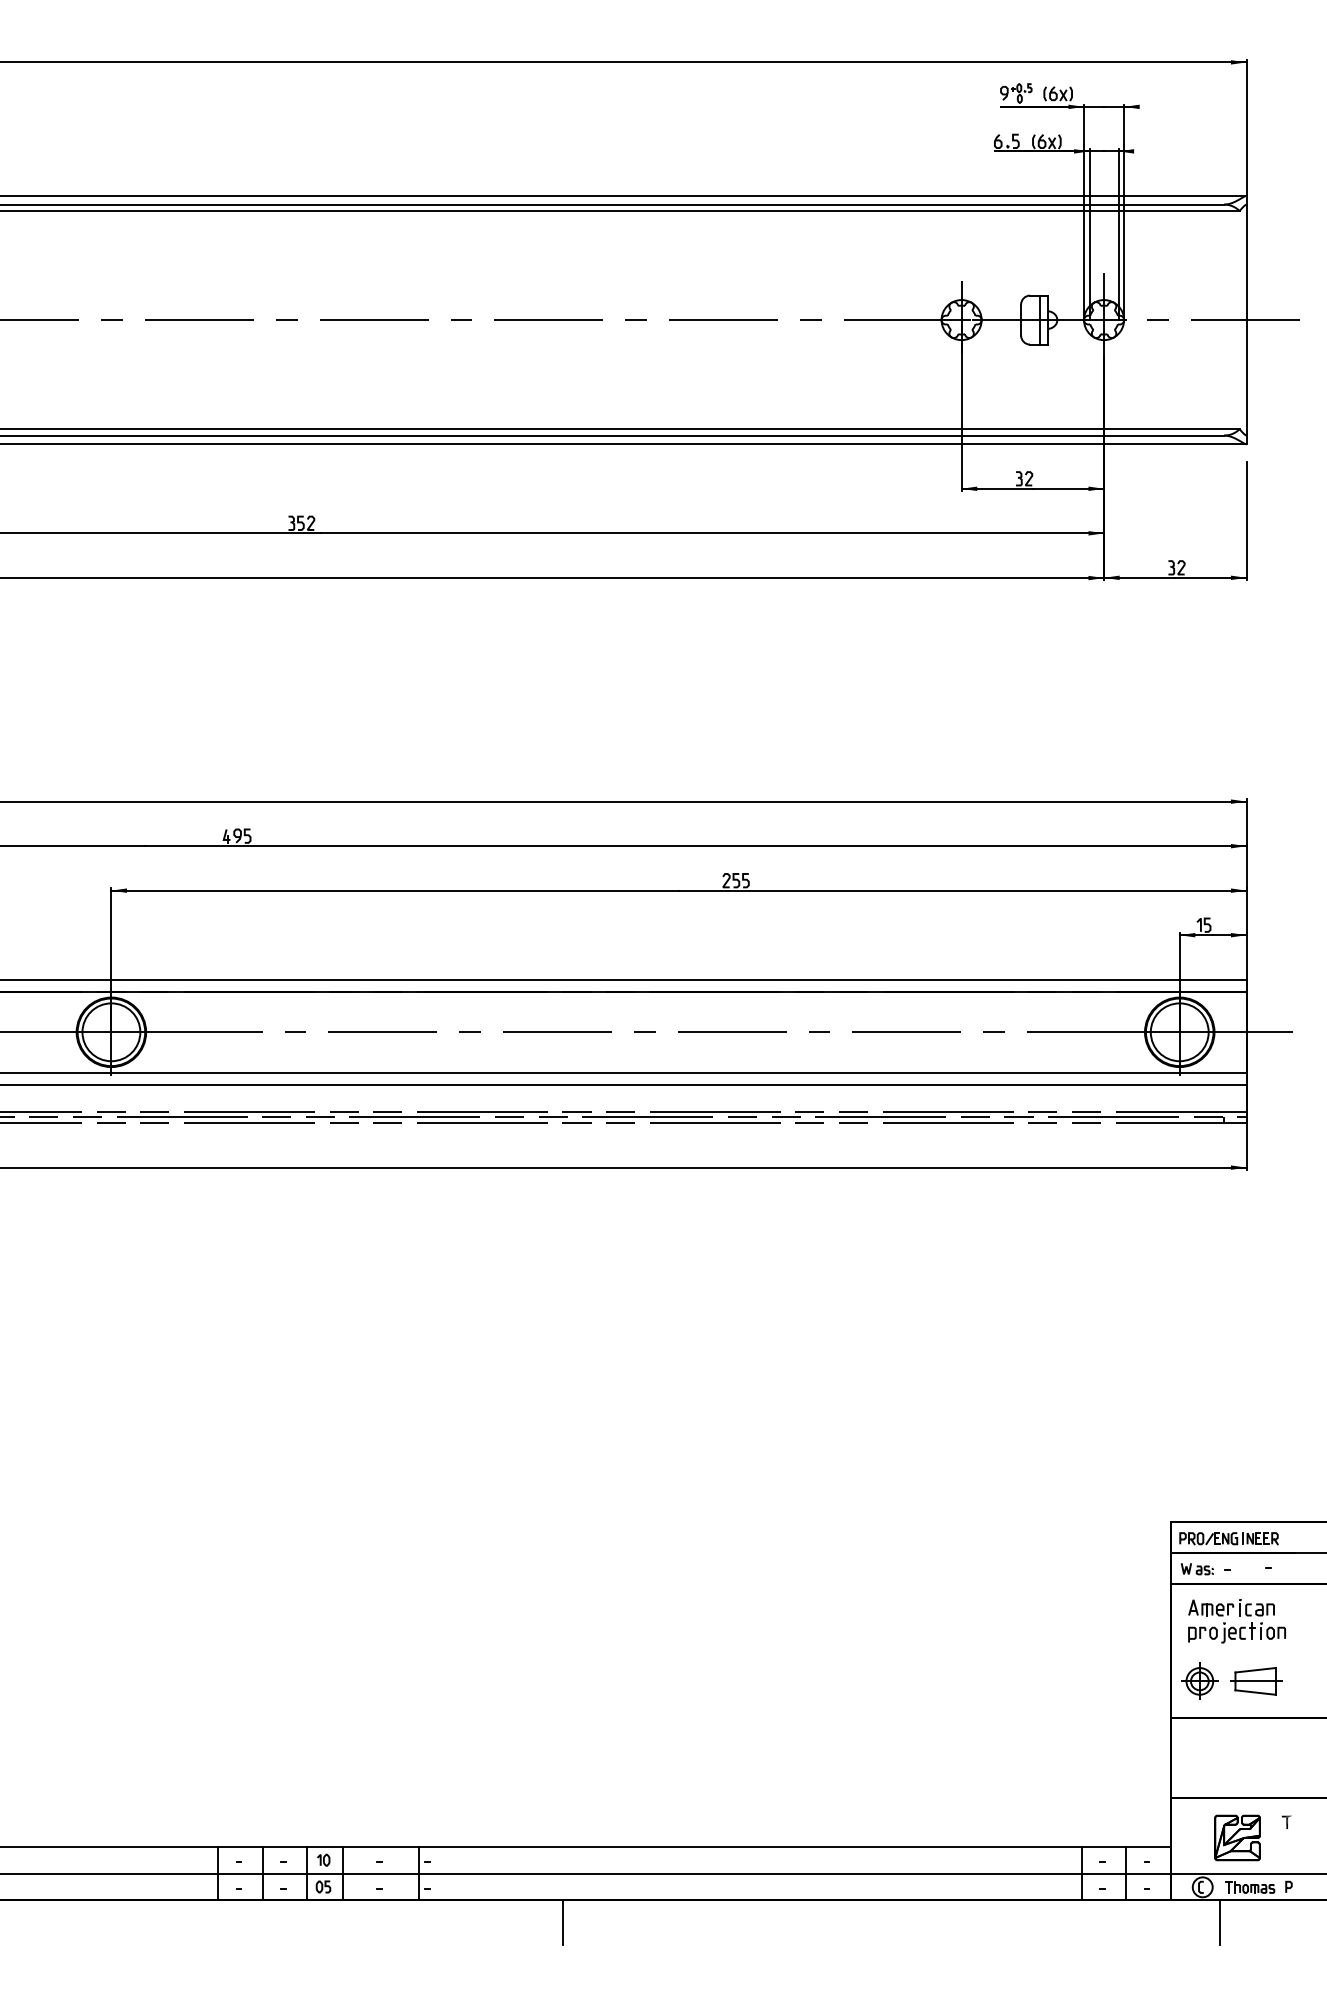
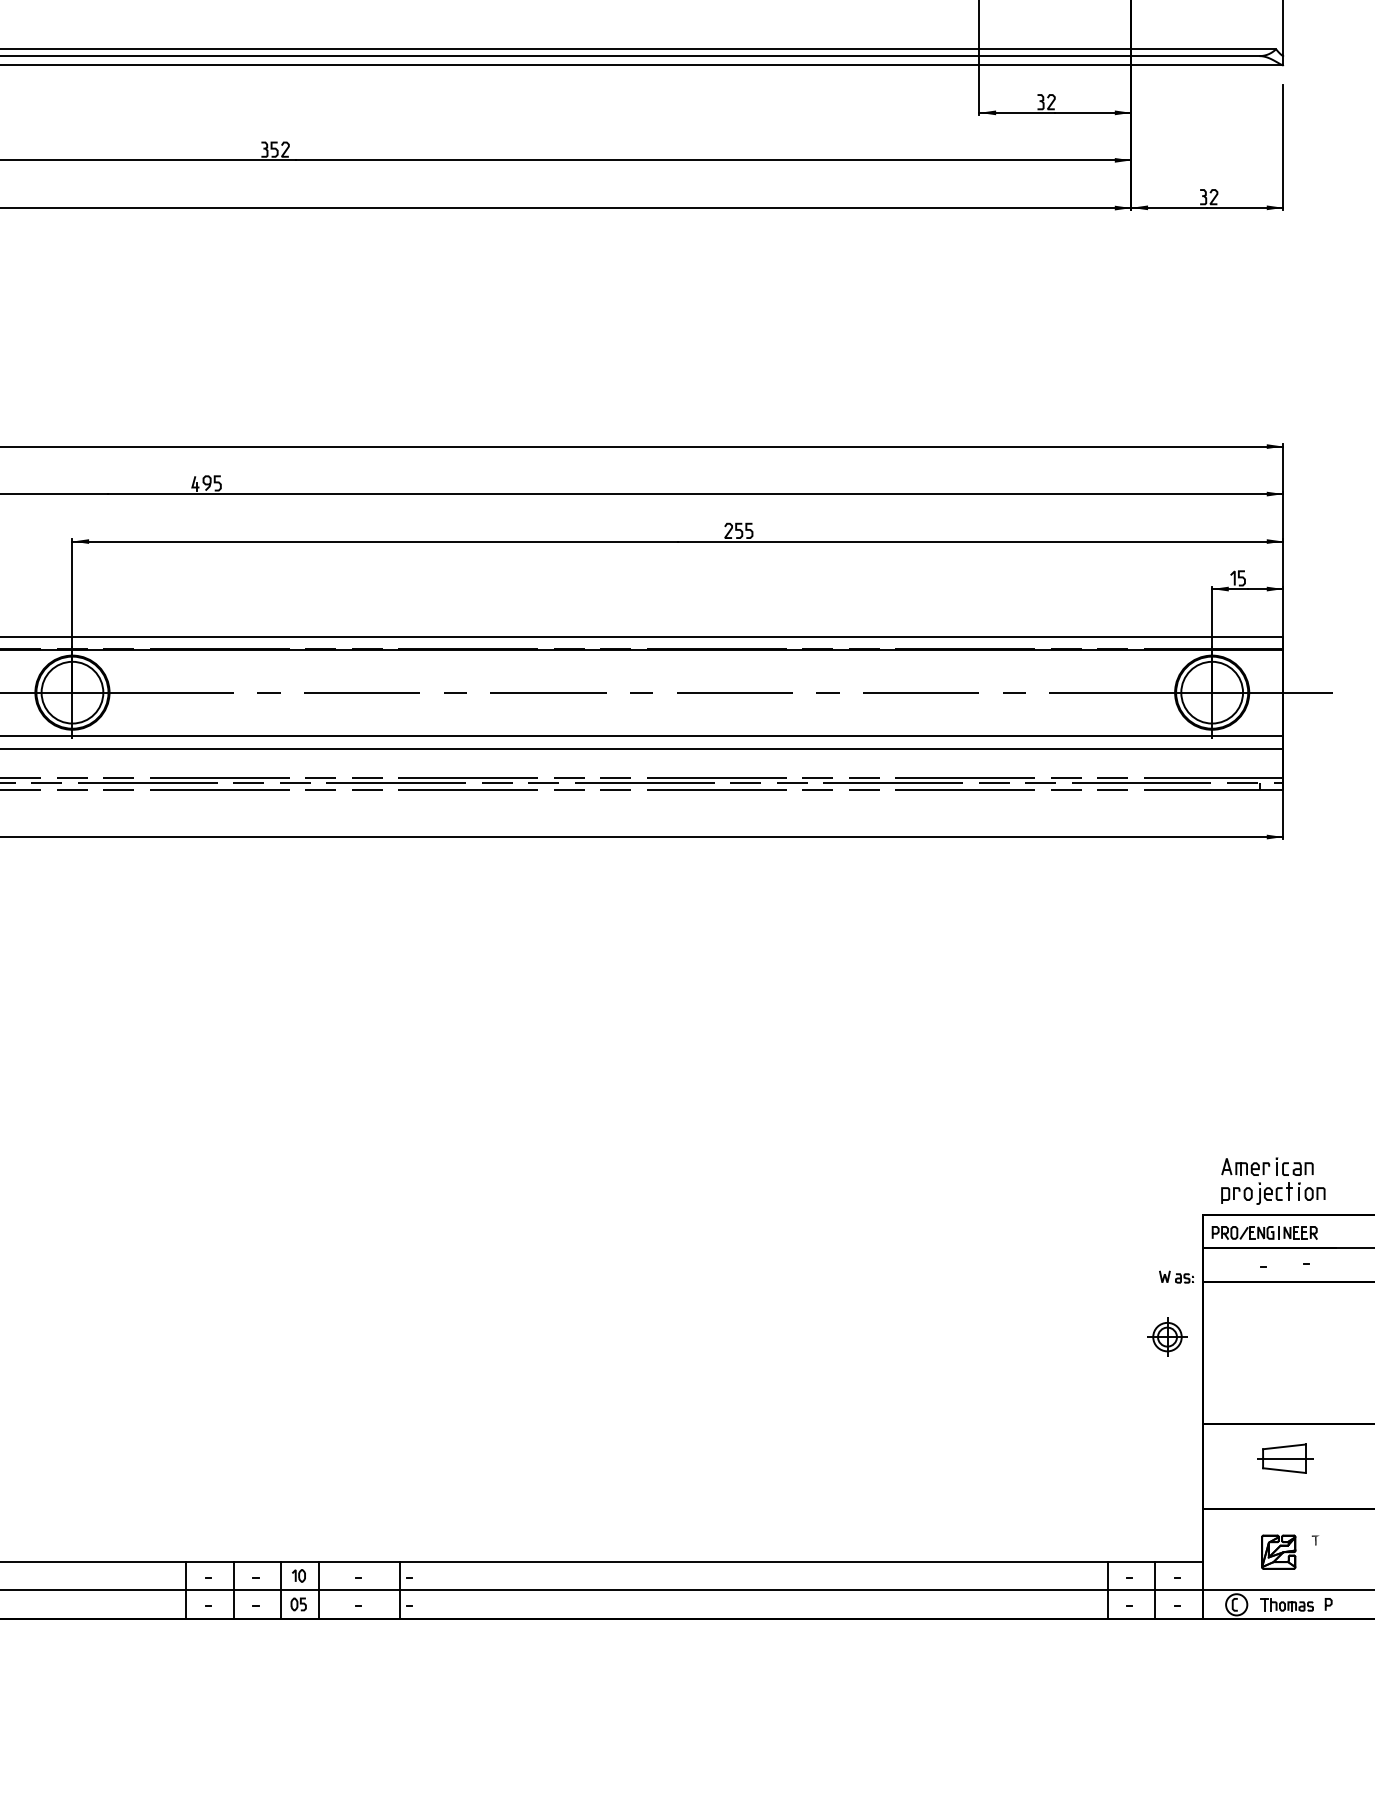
part: (1197, 1569) -> (1176, 1277), moved
part: (1236, 1621) -> (1272, 1181), moved
part: (1199, 1680) -> (1167, 1336), moved
part: (1256, 1681) -> (1285, 1458), moved
part: (1252, 1837) -> (1289, 1551), size x0.7
line: (563, 1922) -> (554, 1642), removed
line: (1219, 1922) -> (1254, 1642), removed

